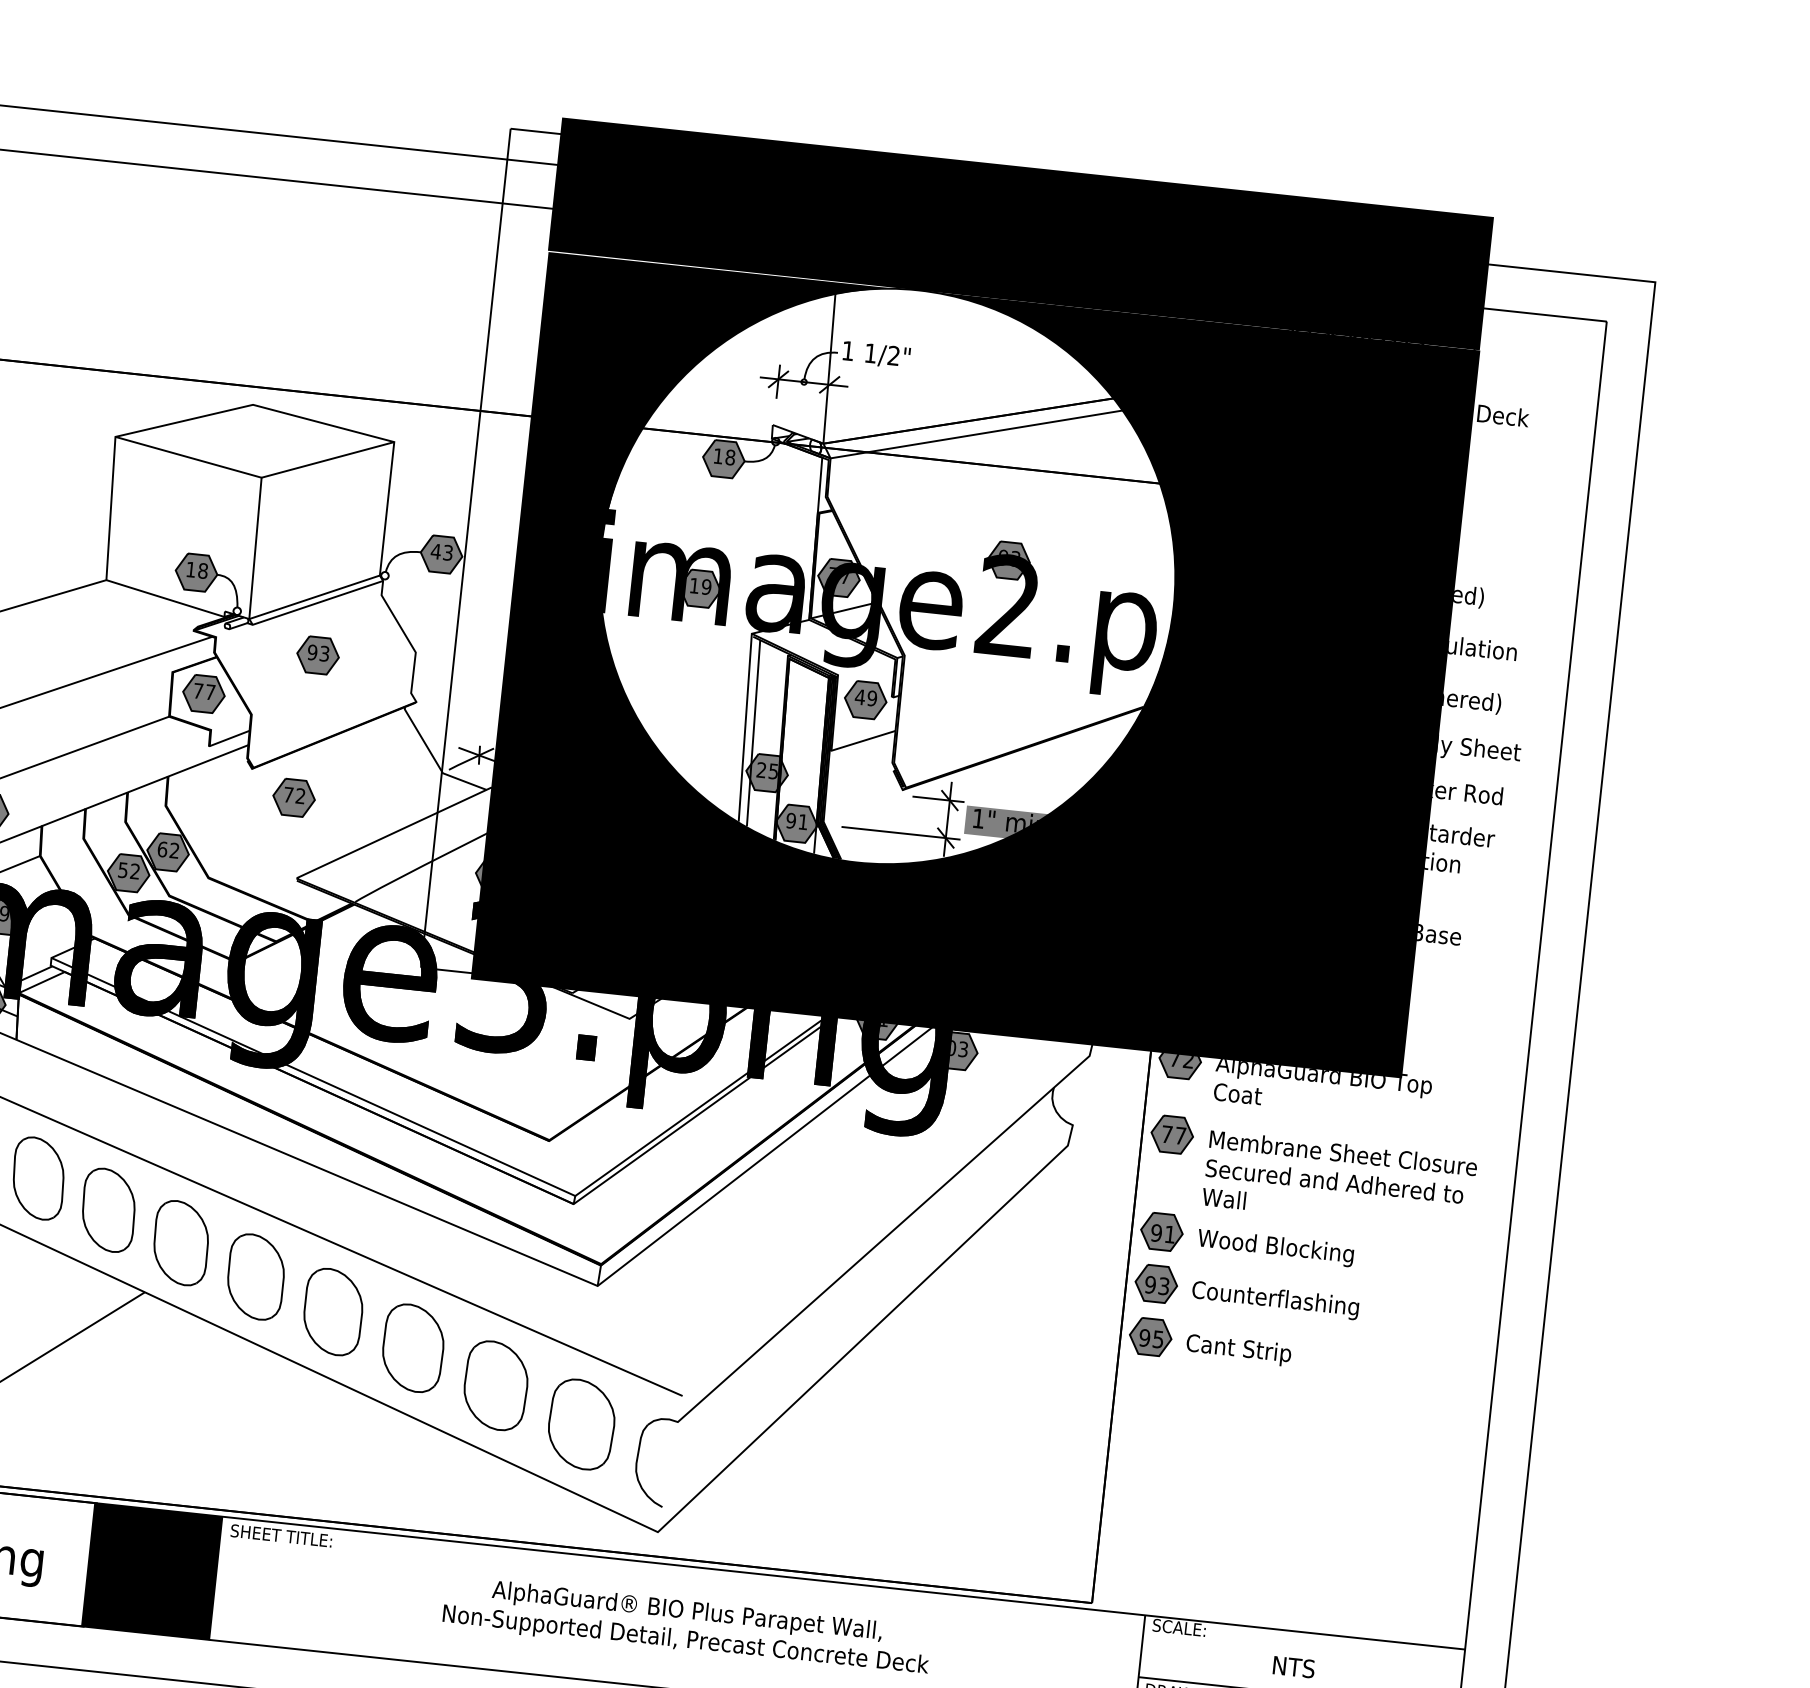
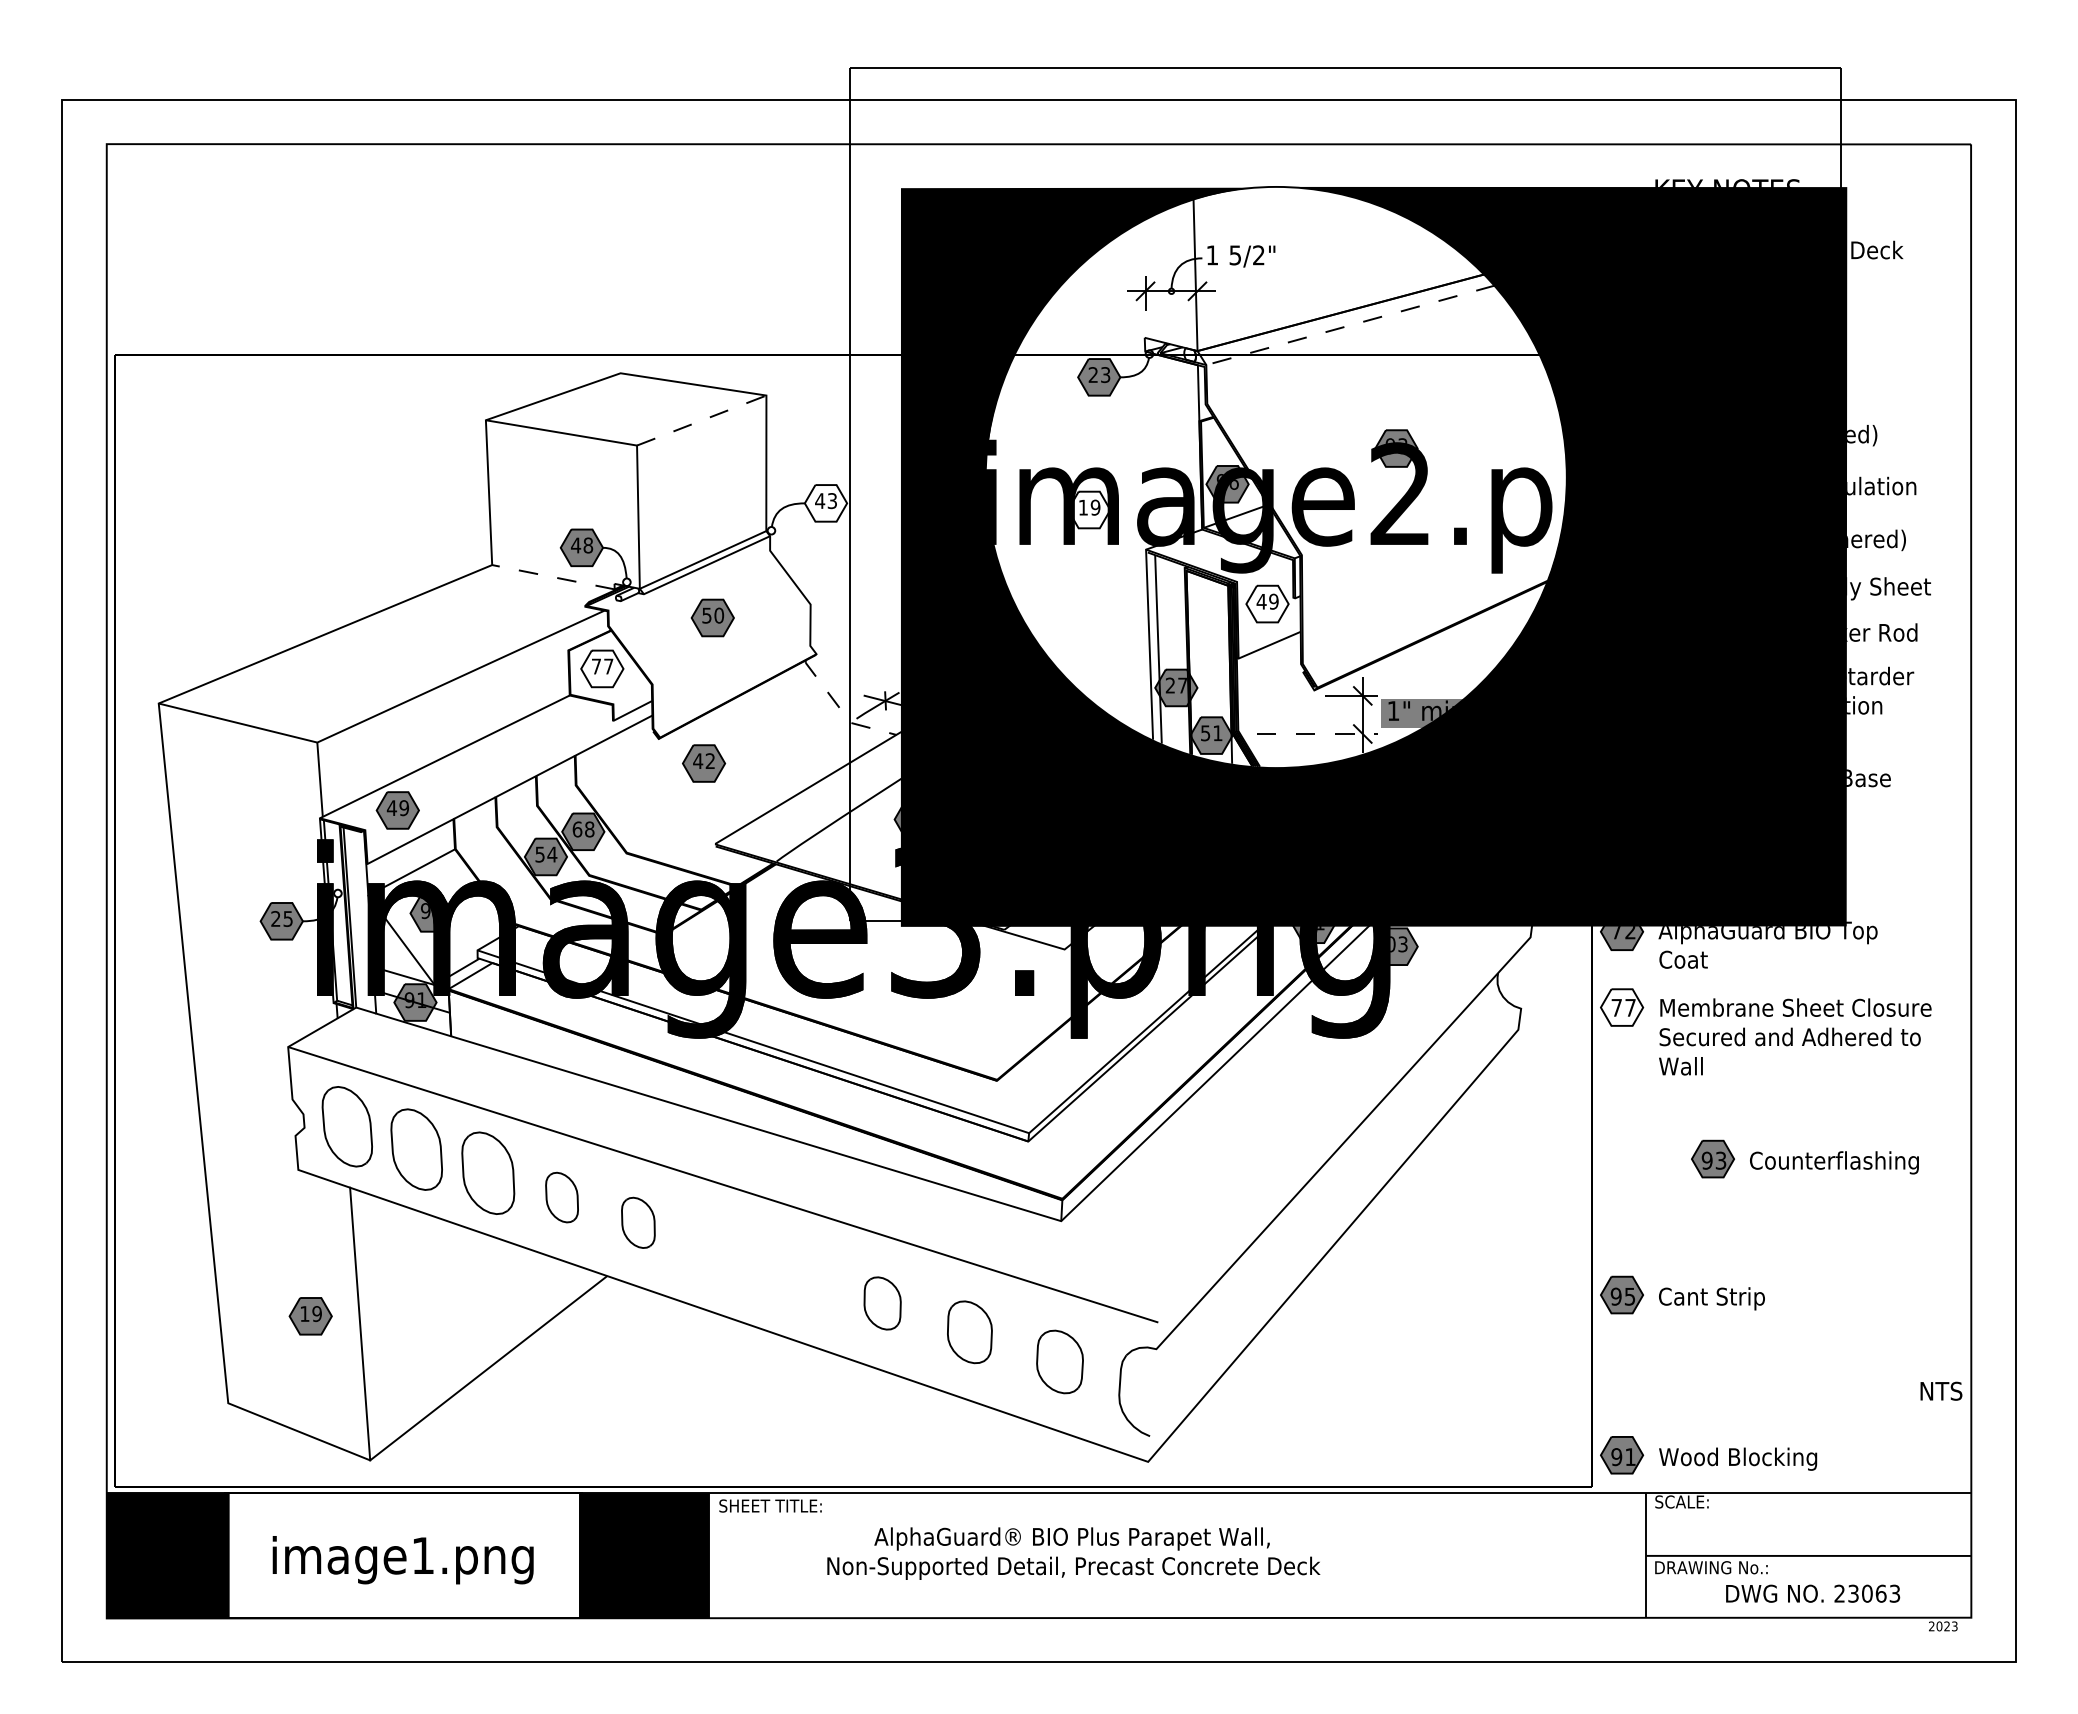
fill: (1021, 233) -> (1373, 118), removed
text: (869, 353) -> (1234, 255), 1/2" -> 5/2"
line: (968, 435) -> (1342, 327), solid -> dashed
text: (724, 456) -> (1099, 374), 18 -> 23
line: (328, 459) -> (702, 420), solid -> dashed
fill: (441, 554) -> (825, 503), removed
text: (190, 569) -> (575, 545), 18 -> 48
text: (839, 575) -> (1227, 481), 77 -> 96
fill: (700, 588) -> (1089, 509), removed
line: (164, 598) -> (552, 577), solid -> dashed
text: (318, 652) -> (712, 615), 93 -> 50
fill: (204, 693) -> (602, 668), removed
fill: (865, 699) -> (1267, 603), removed
line: (434, 761) -> (841, 711), solid -> dashed
text: (773, 771) -> (1182, 685), 25 -> 27
text: (288, 794) -> (698, 760), 72 -> 42
text: (791, 820) -> (1205, 732), 91 -> 51
line: (901, 833) -> (1317, 734), solid -> dashed
text: (174, 850) -> (589, 829), 62 -> 68
text: (135, 871) -> (552, 854), 52 -> 54
fill: (1171, 1134) -> (1621, 1007), removed
part: (108, 1210) -> (561, 1197), size x0.6
part: (1247, 1241) -> (1708, 1455), moved
part: (181, 1242) -> (638, 1222), size x0.6
part: (256, 1276) -> (717, 1248), removed
part: (1246, 1292) -> (1804, 1158), moved
part: (333, 1311) -> (798, 1275), removed
part: (1210, 1342) -> (1682, 1294), moved
part: (413, 1348) -> (882, 1303), size x0.6
part: (495, 1385) -> (969, 1332), size x0.7
part: (581, 1423) -> (1059, 1361), size x0.7
text: (687, 1626) -> (1073, 1553), moved
text: (1294, 1666) -> (1941, 1390), moved

